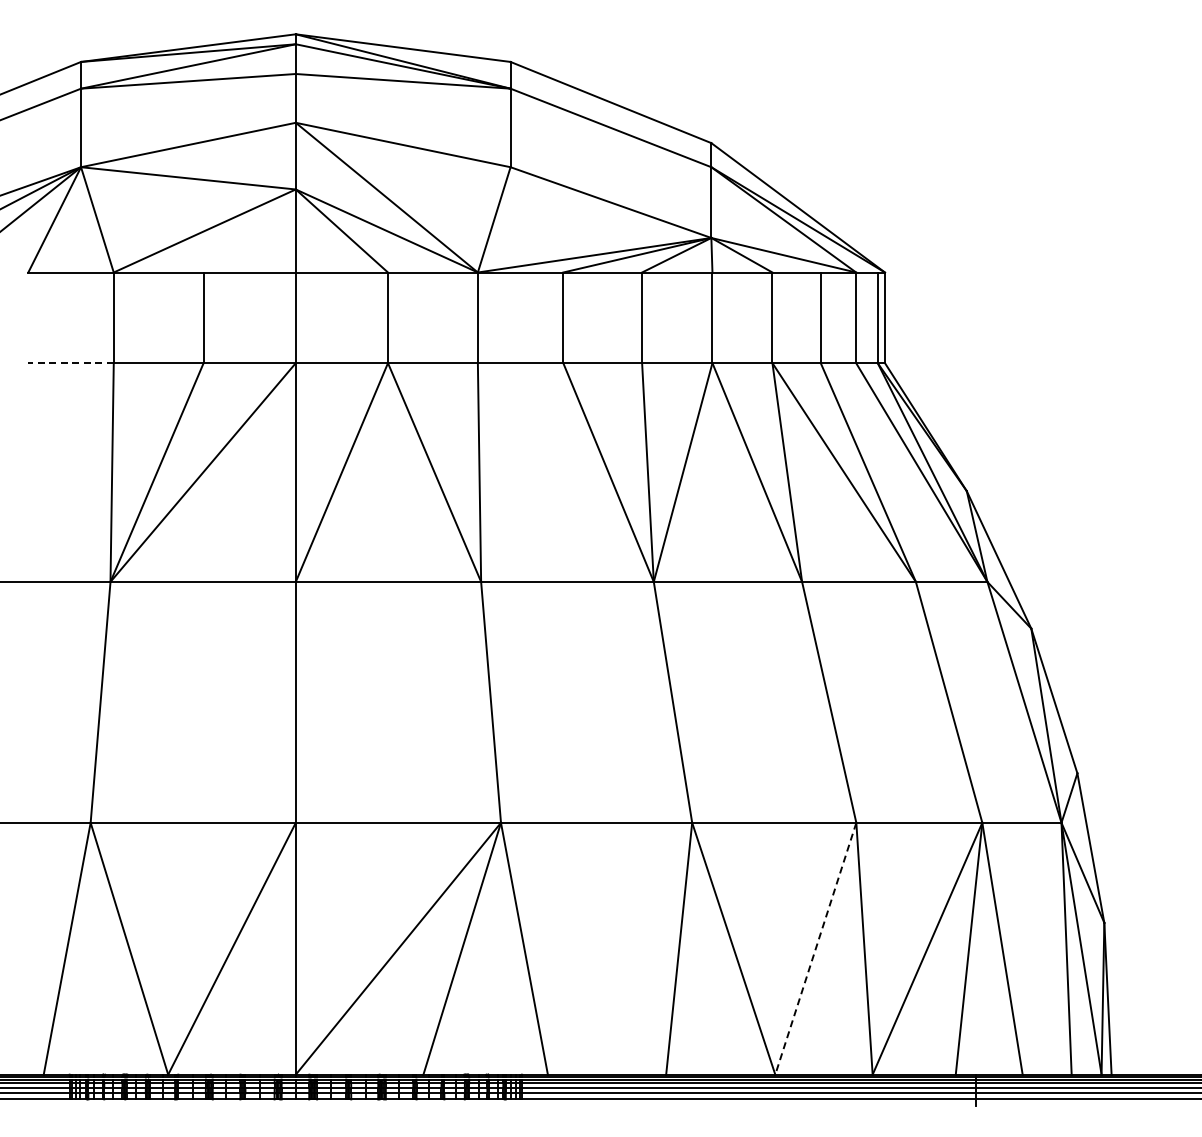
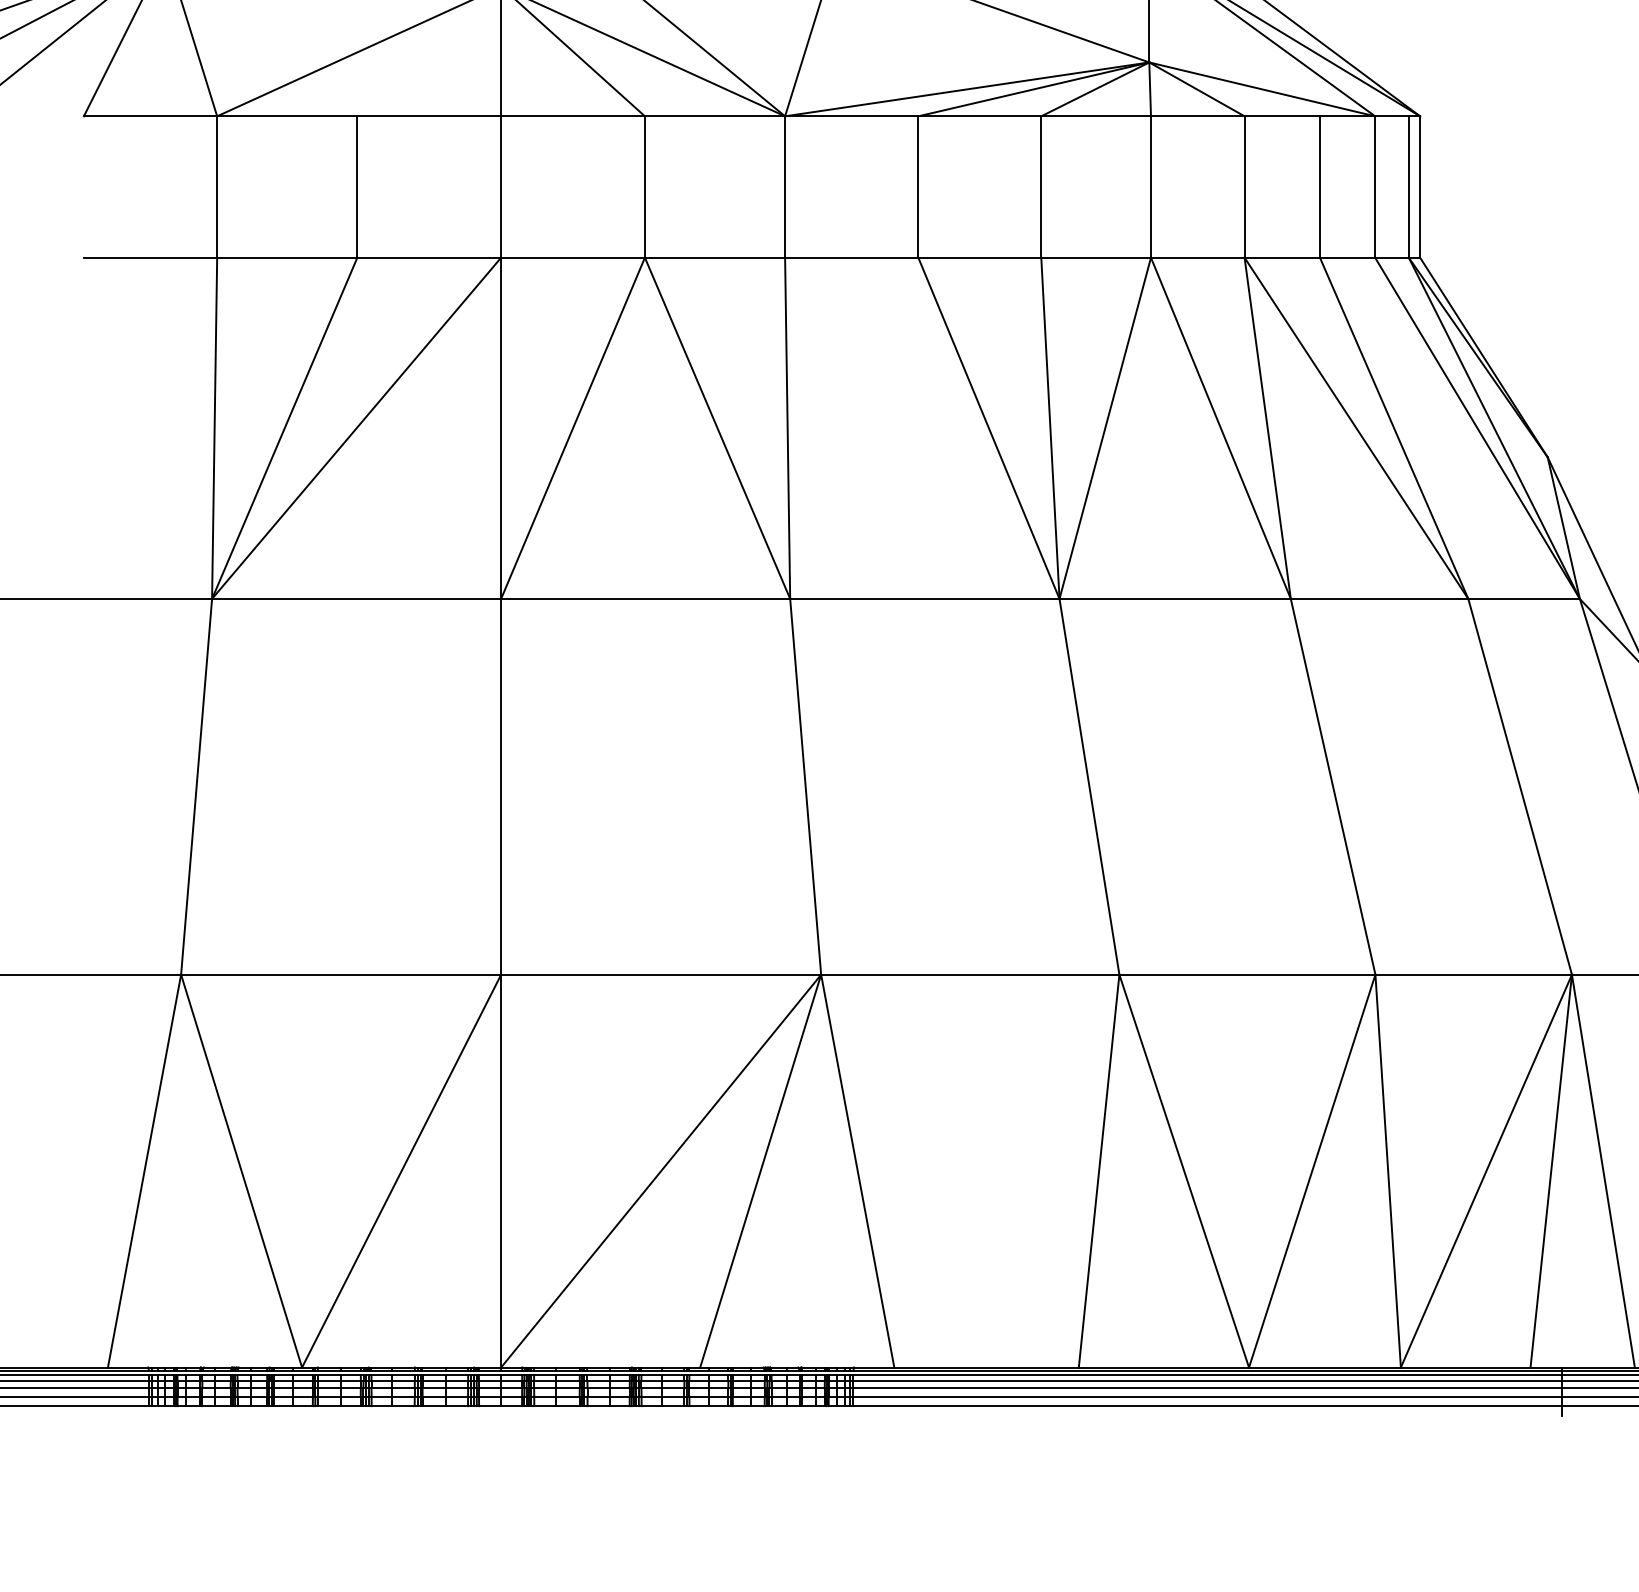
line: (71, 363) -> (151, 258), dashed -> solid
line: (815, 949) -> (1311, 1172), dashed -> solid

